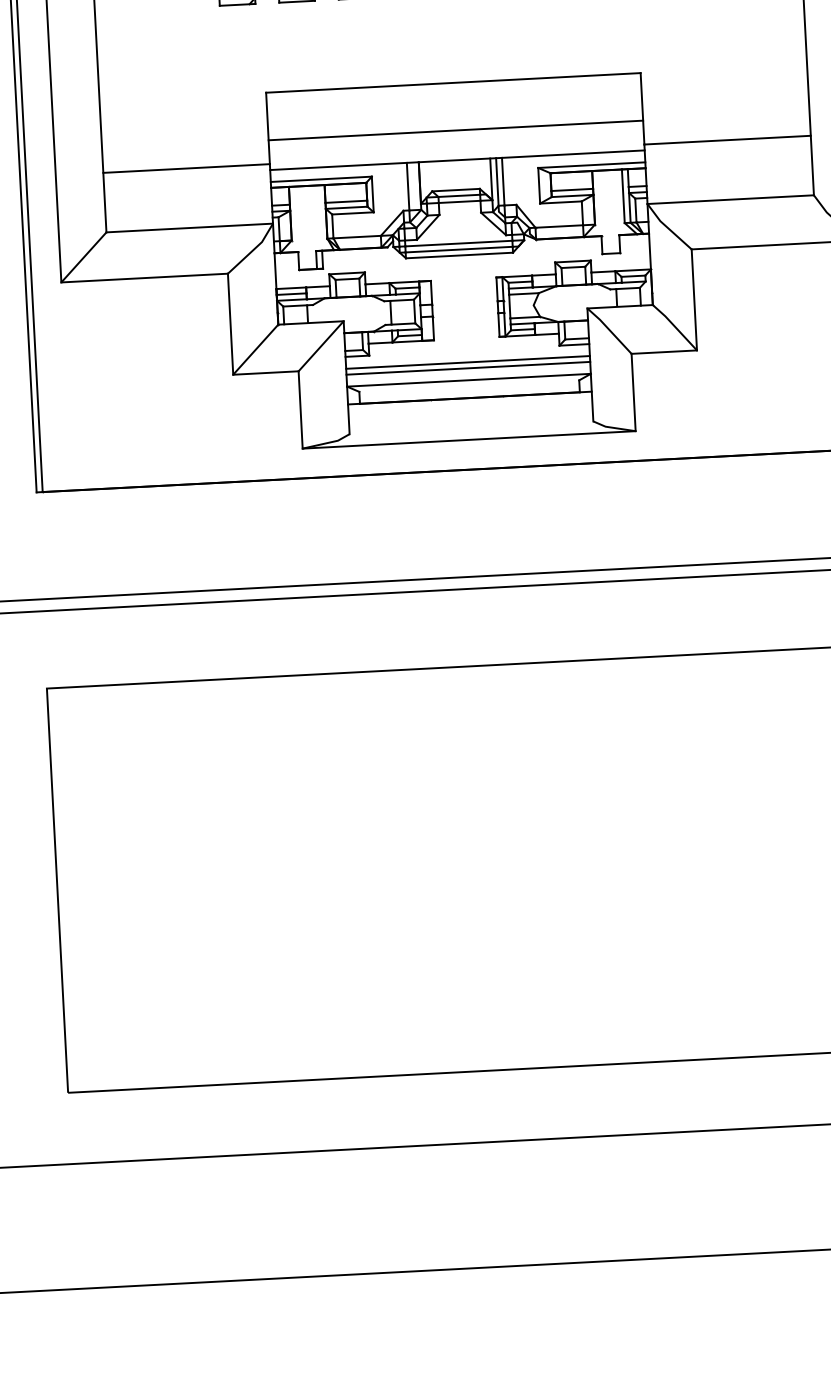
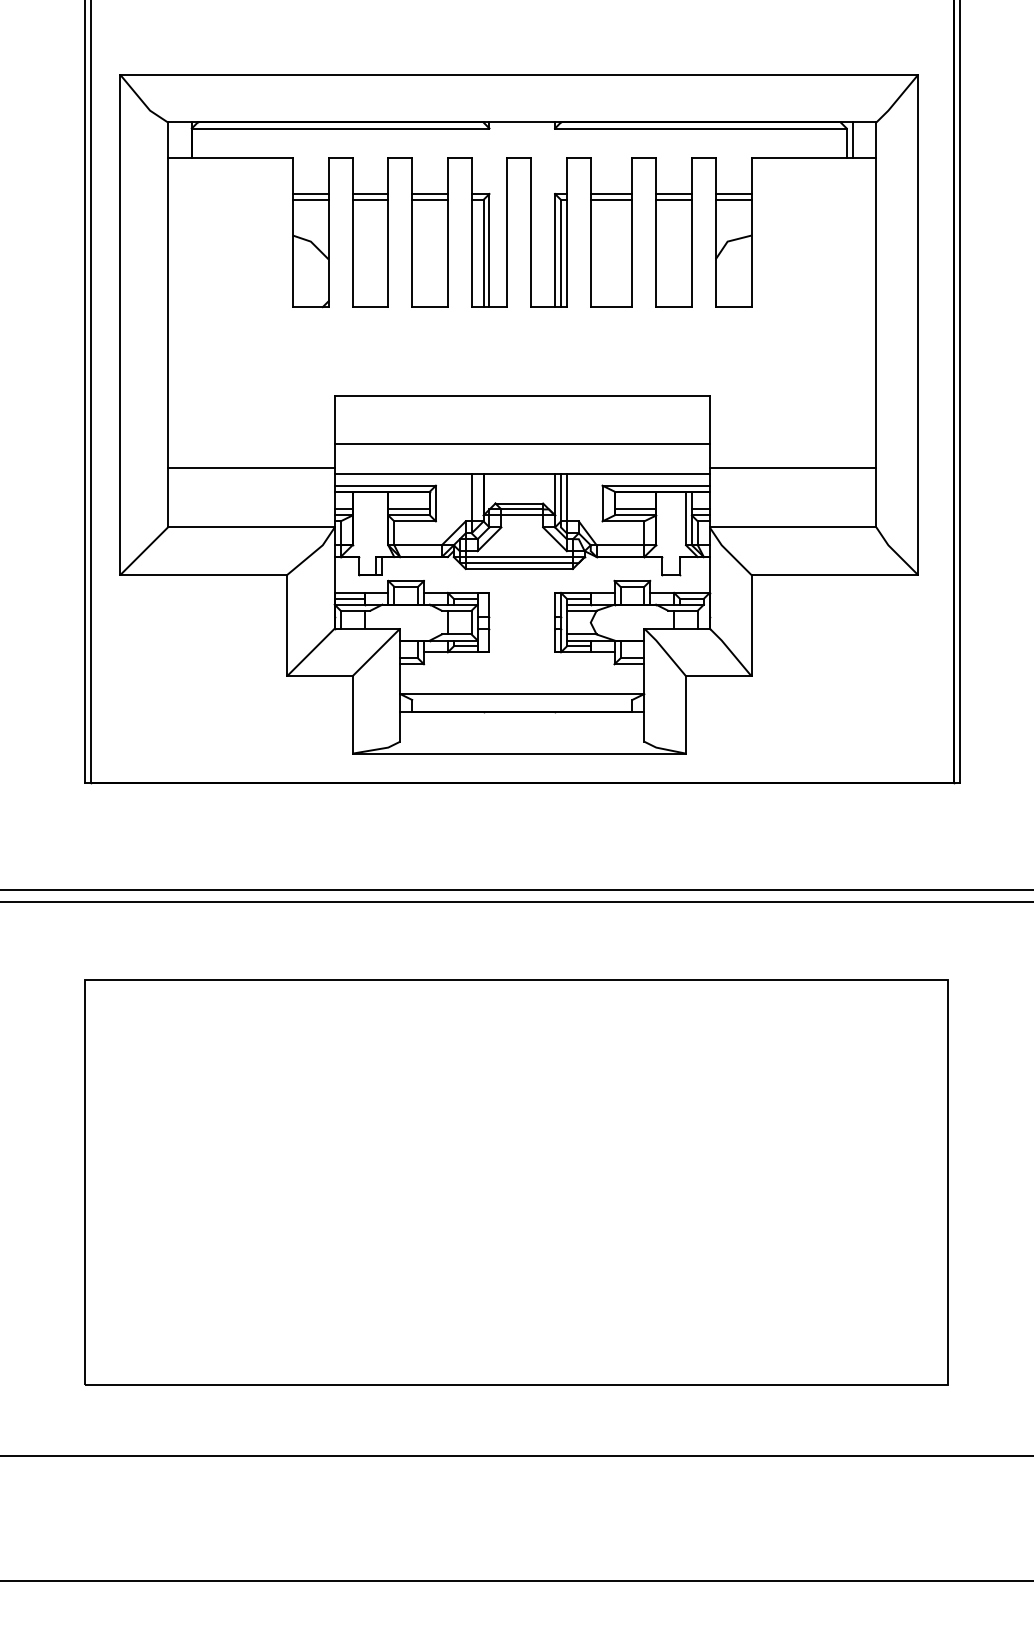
line: (468, 362) -> (522, 676), removed
line: (468, 368) -> (522, 682), removed

